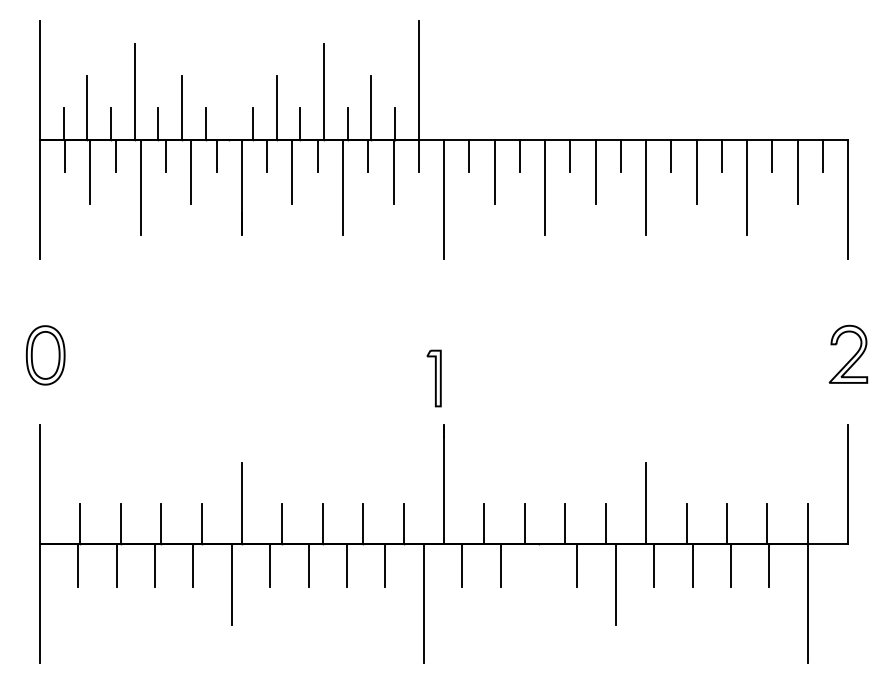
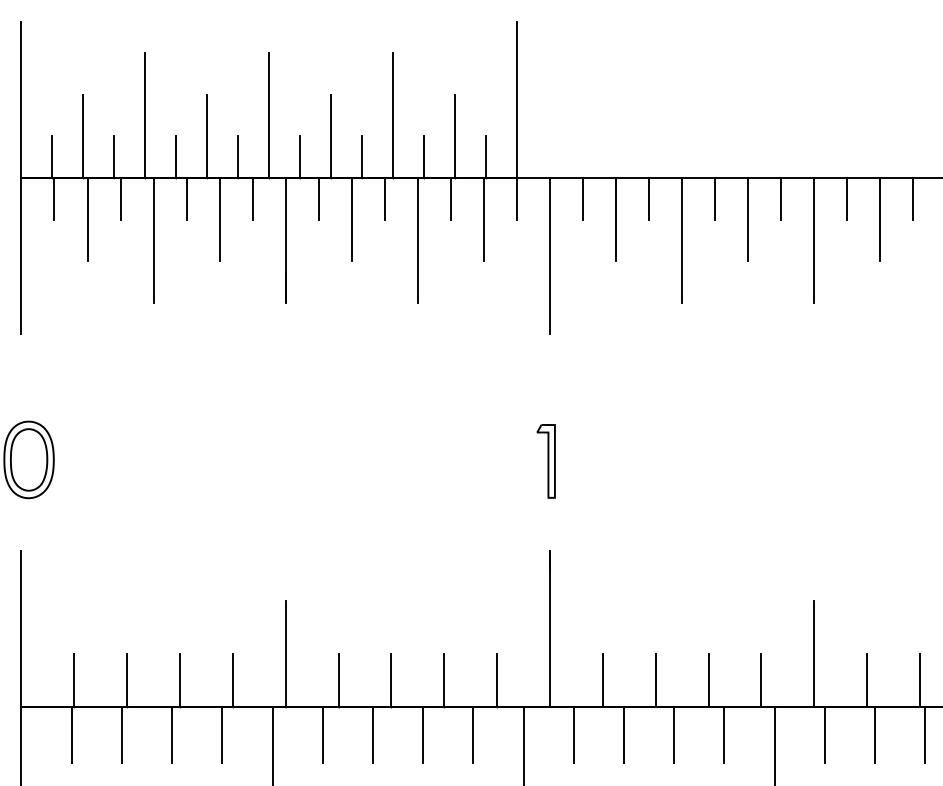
line: (229, 91) -> (269, 114), added
part: (433, 378) -> (545, 461), moved
line: (539, 565) -> (674, 734), added

